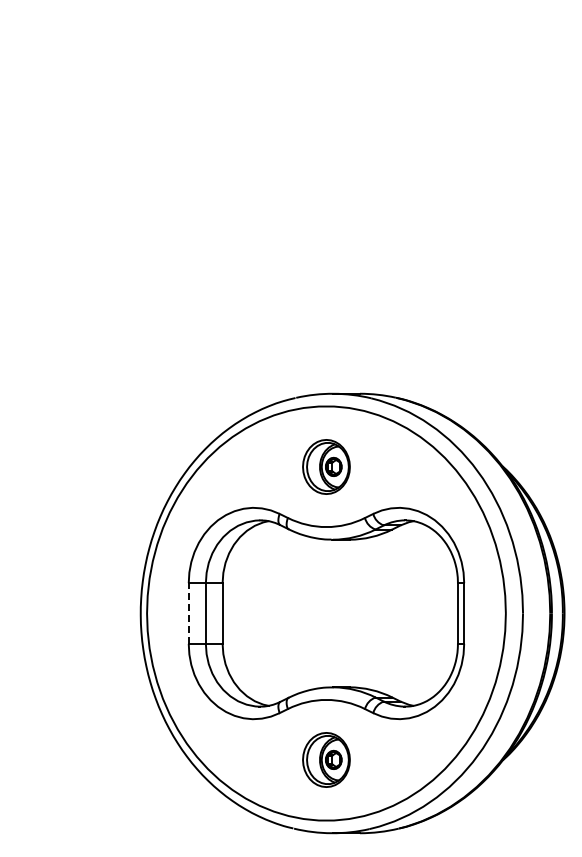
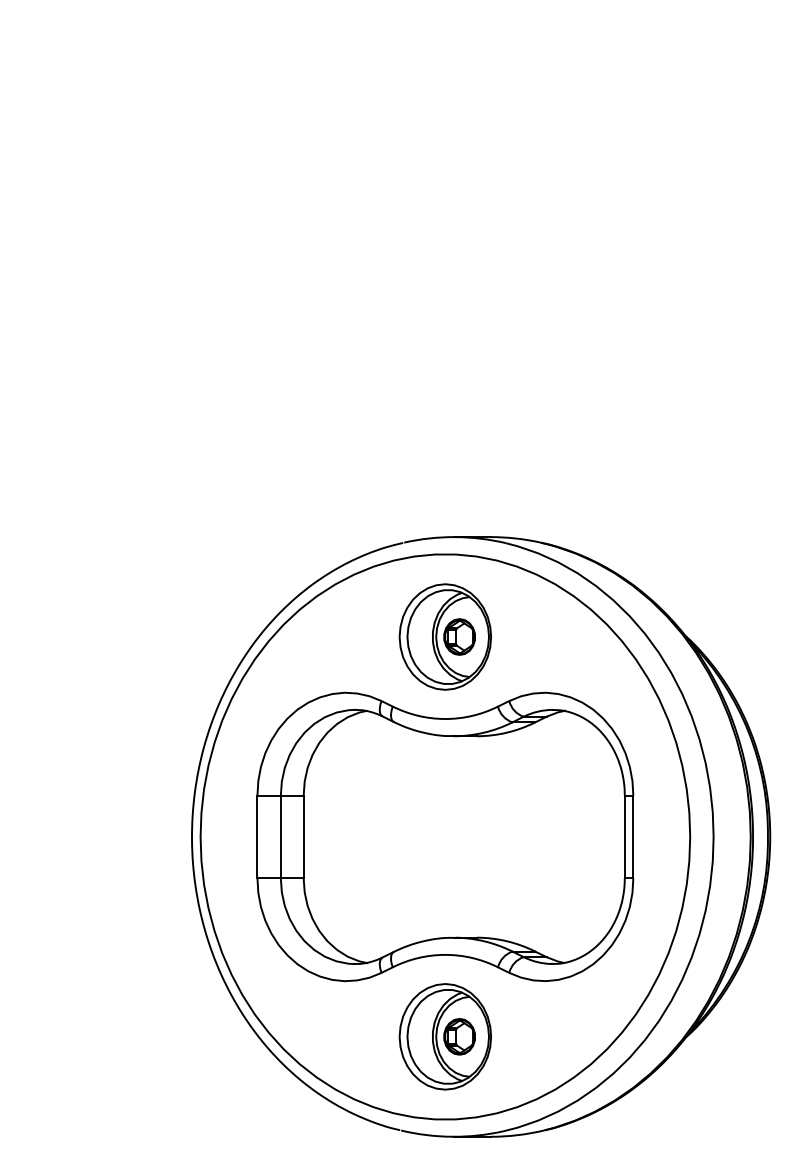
part: (326, 466) -> (445, 636), size x1.43
line: (188, 613) -> (257, 836), dashed -> solid
part: (326, 759) -> (445, 1036), size x1.43

